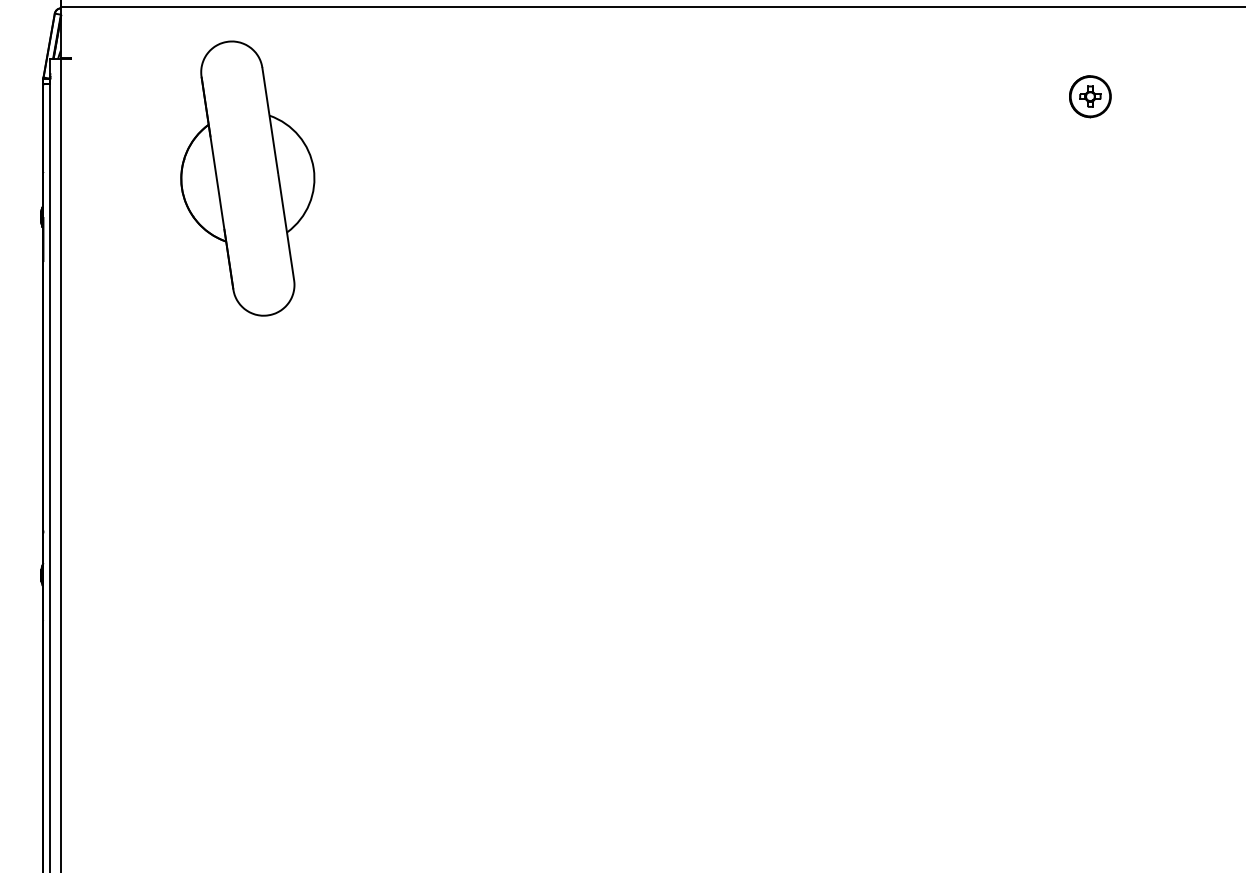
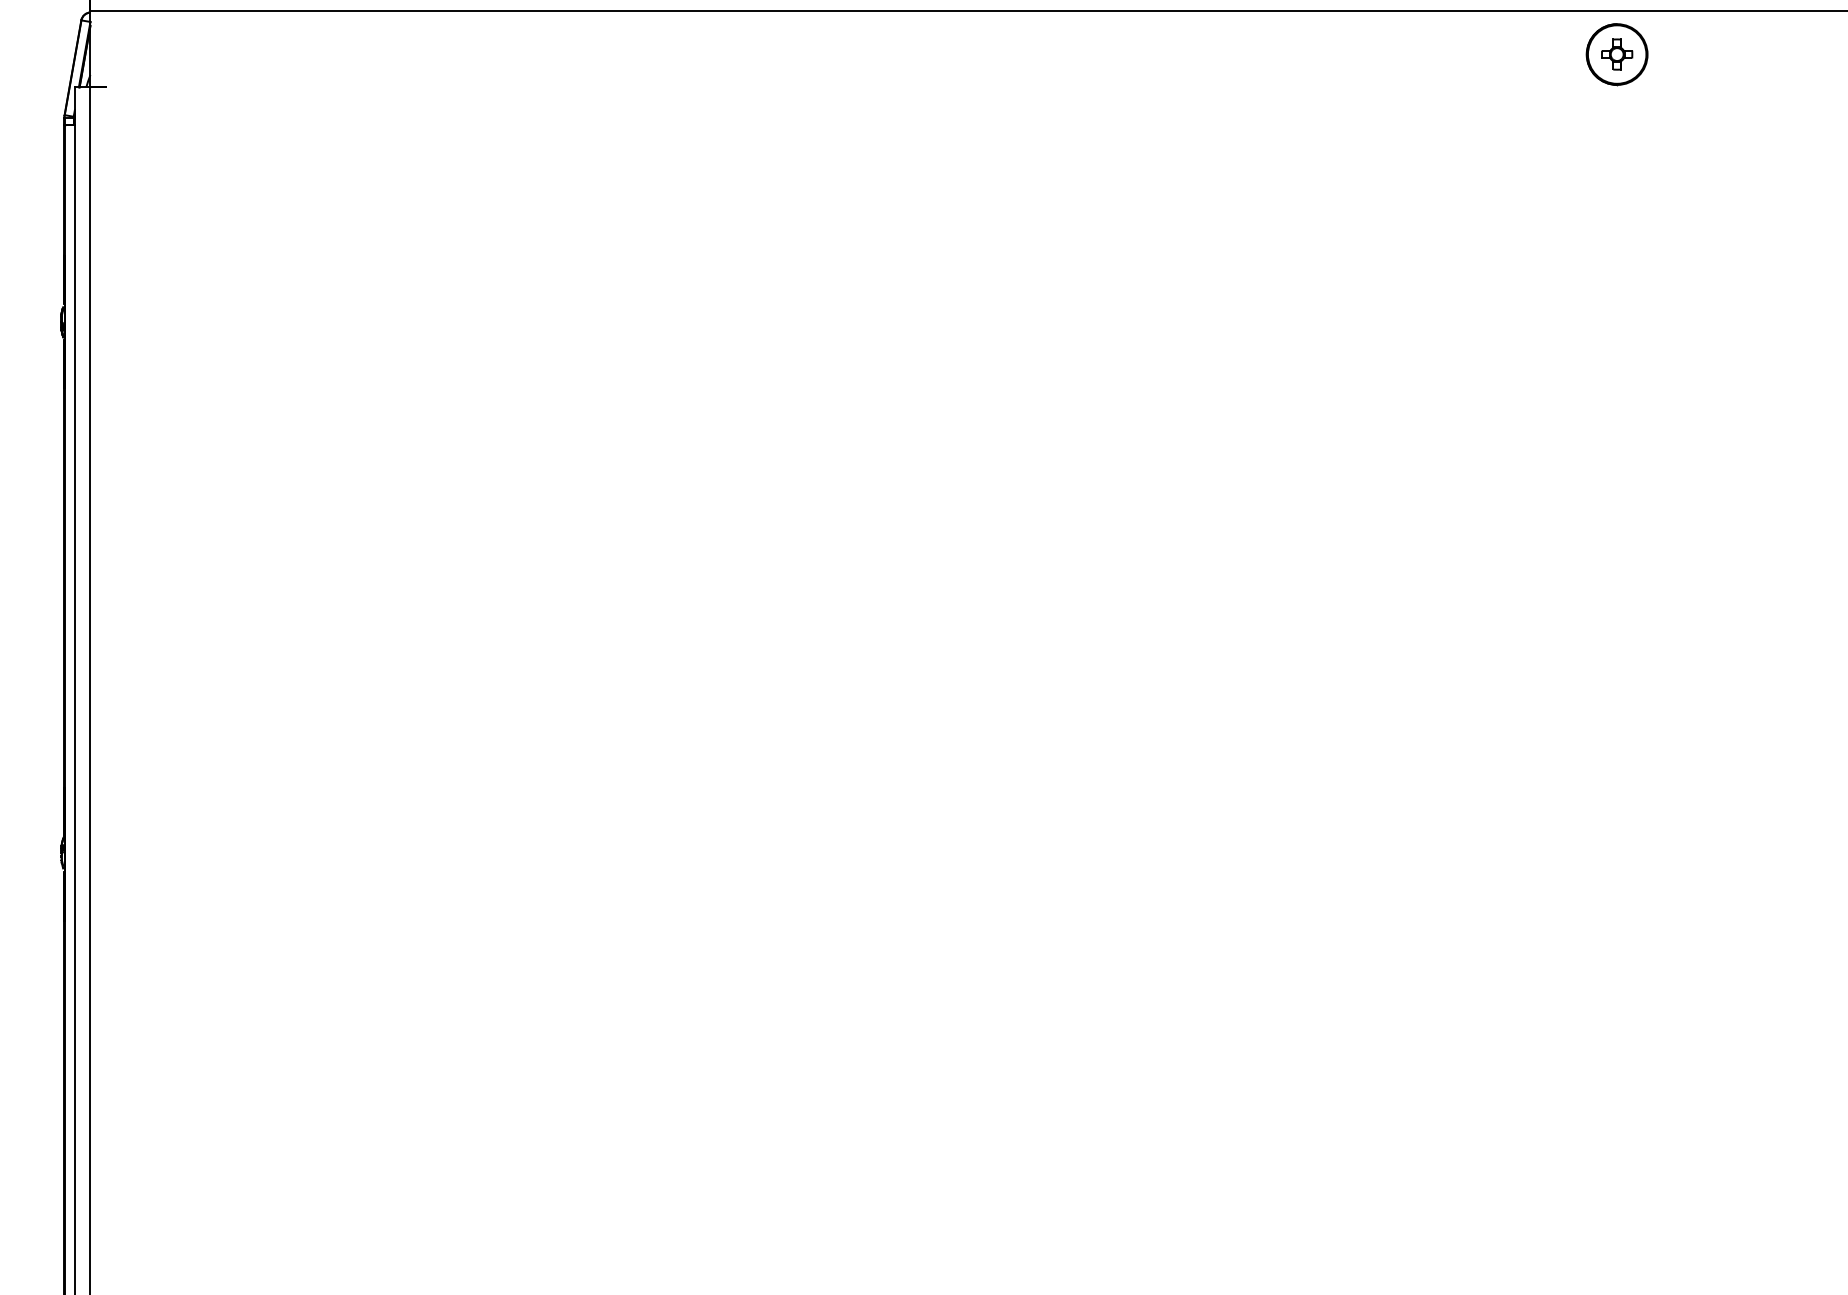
part: (1090, 96) -> (1617, 54), moved
part: (247, 178) -> (367, 264), removed

